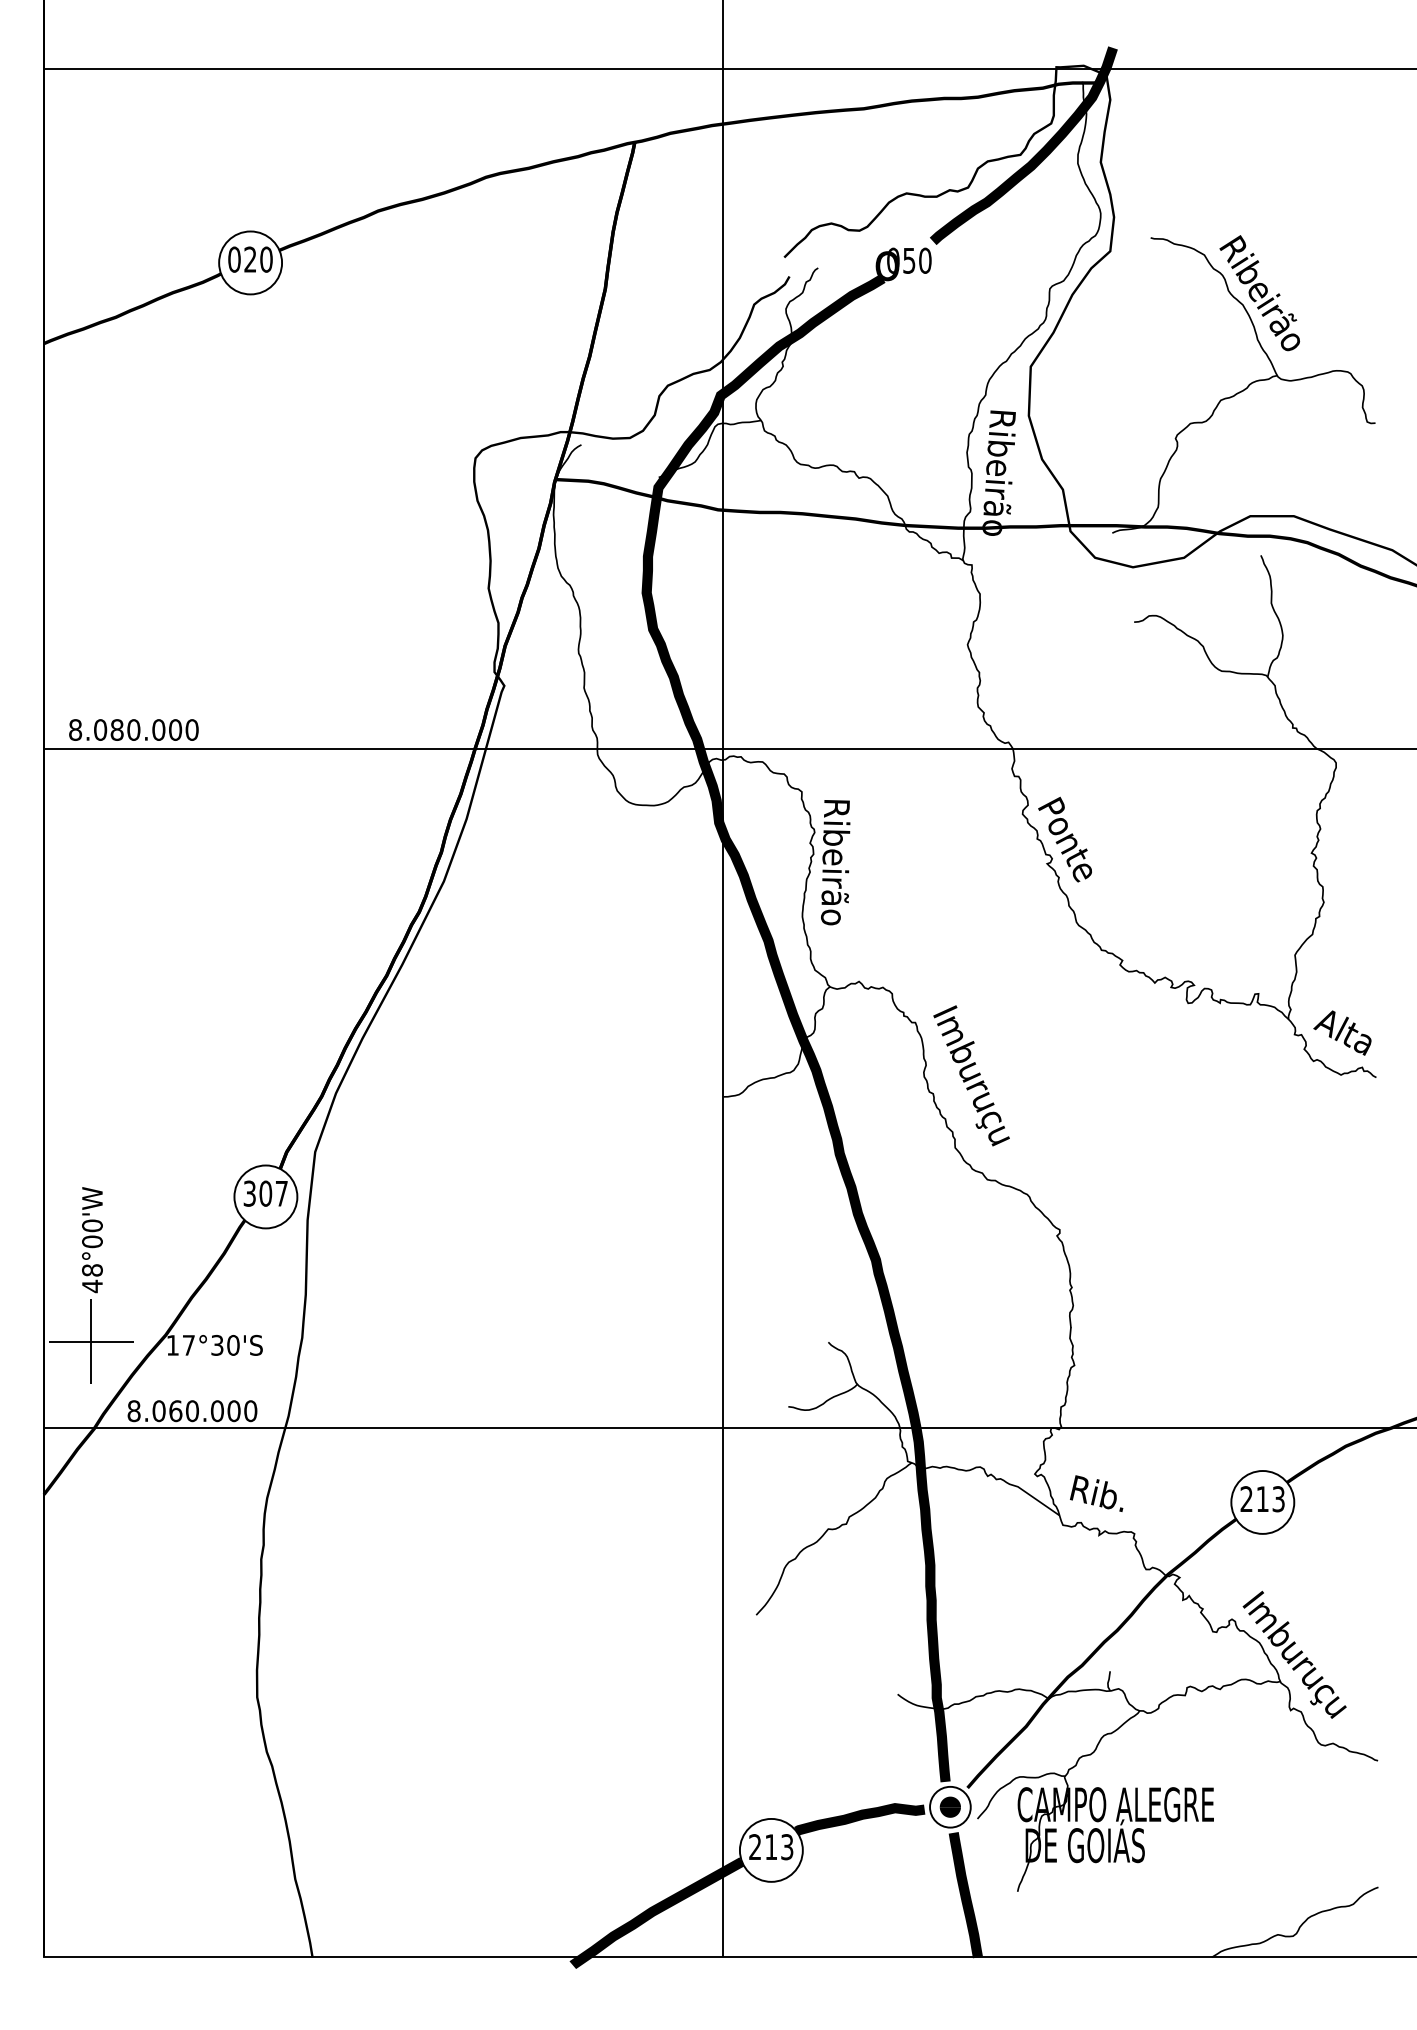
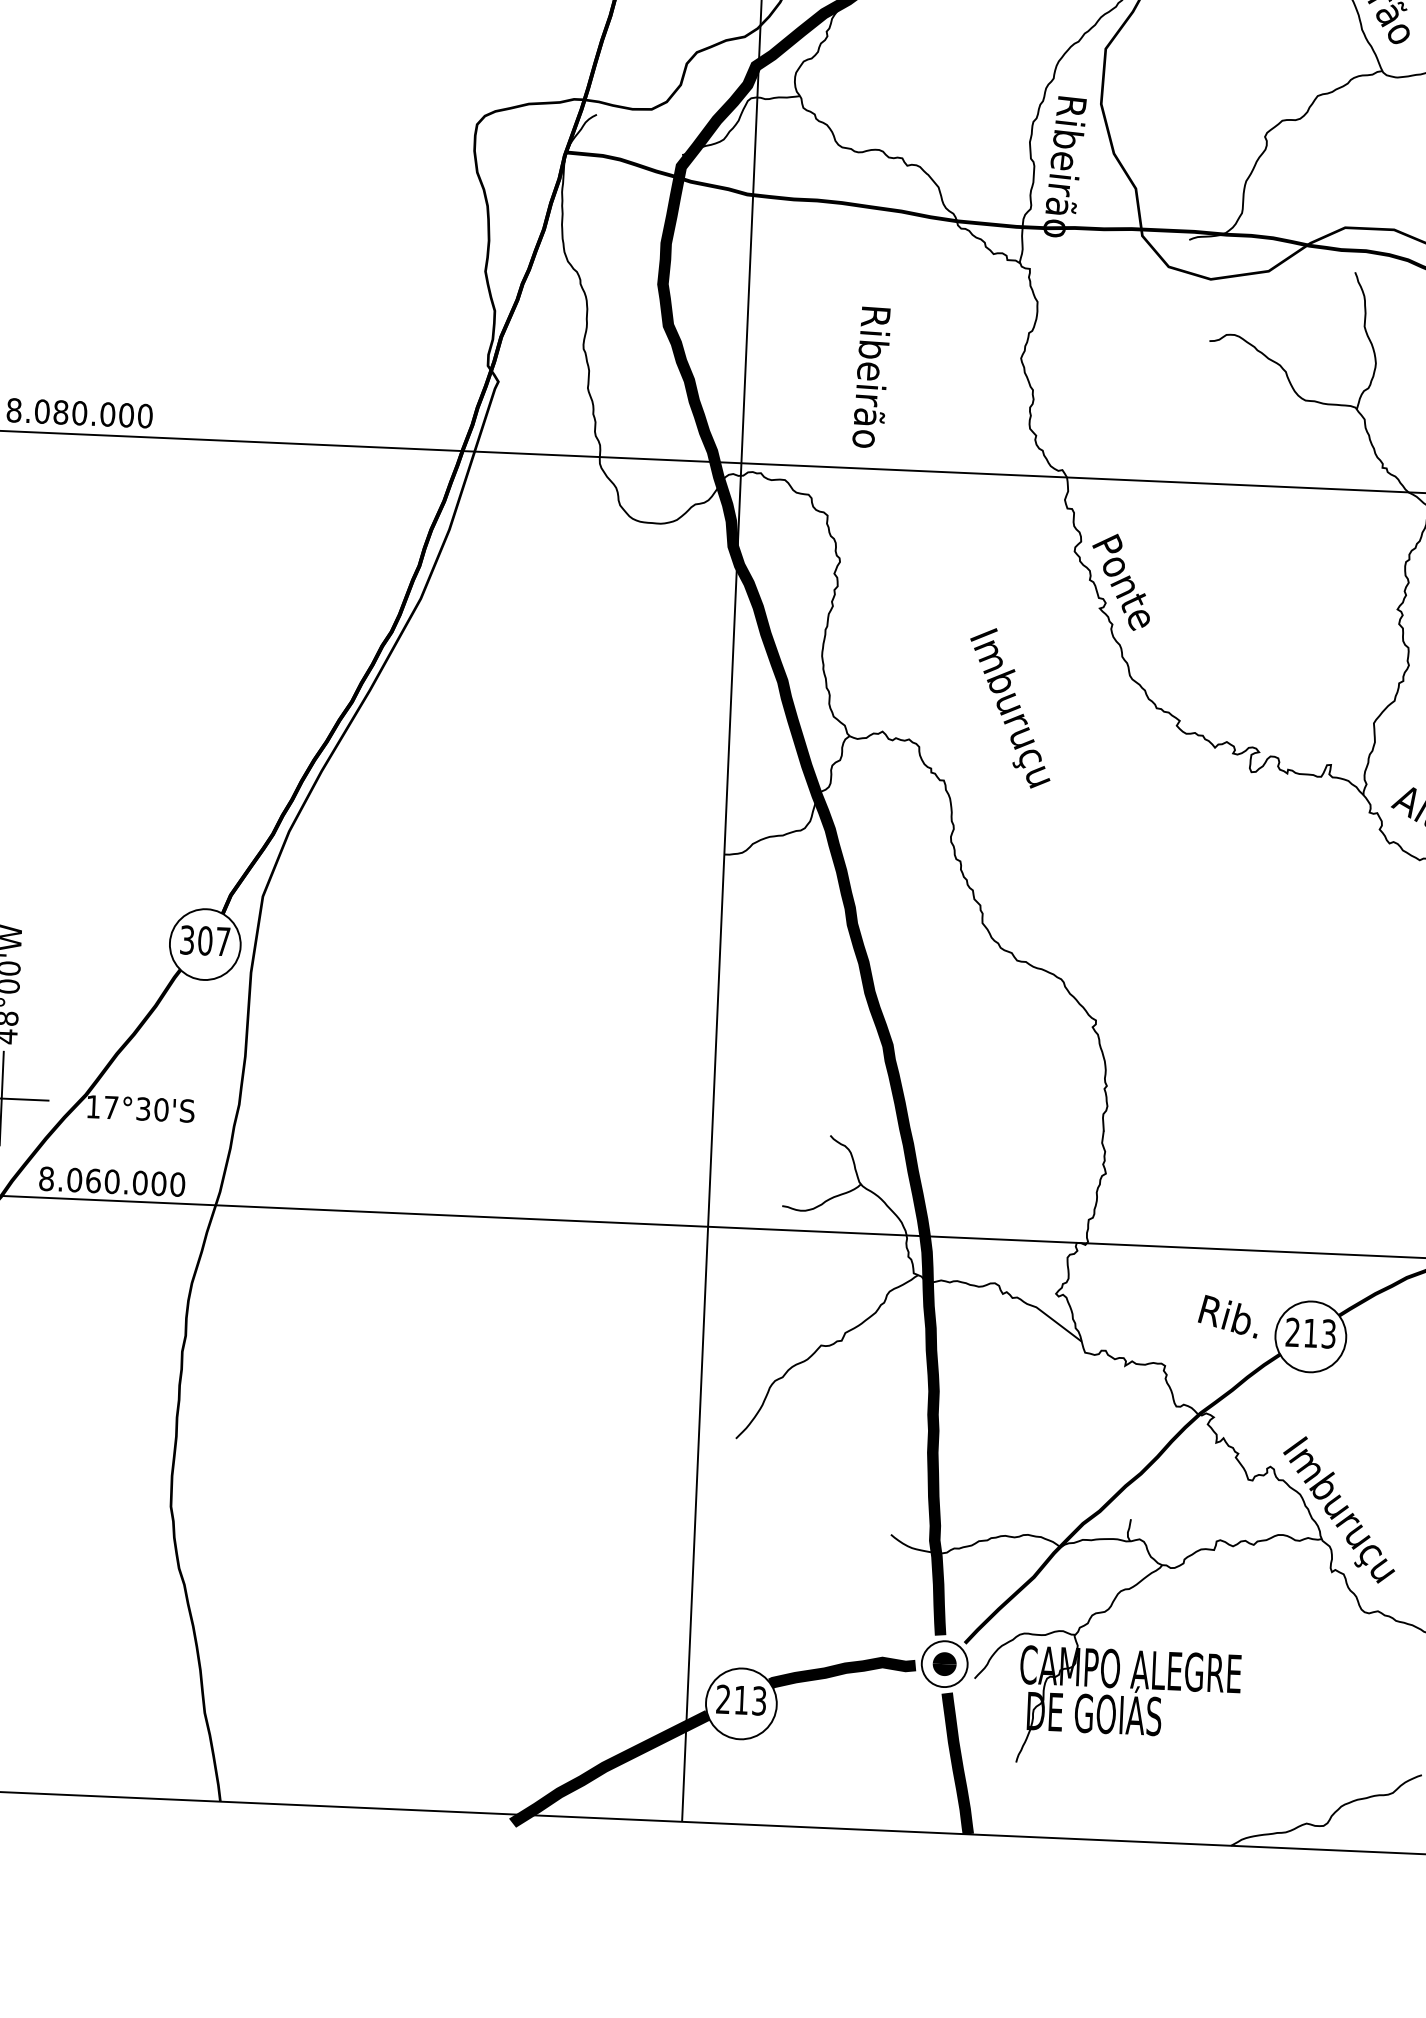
text: (835, 862) -> (871, 377), moved
text: (971, 1075) -> (1010, 707), moved
text: (1096, 1493) -> (1228, 1316), moved

